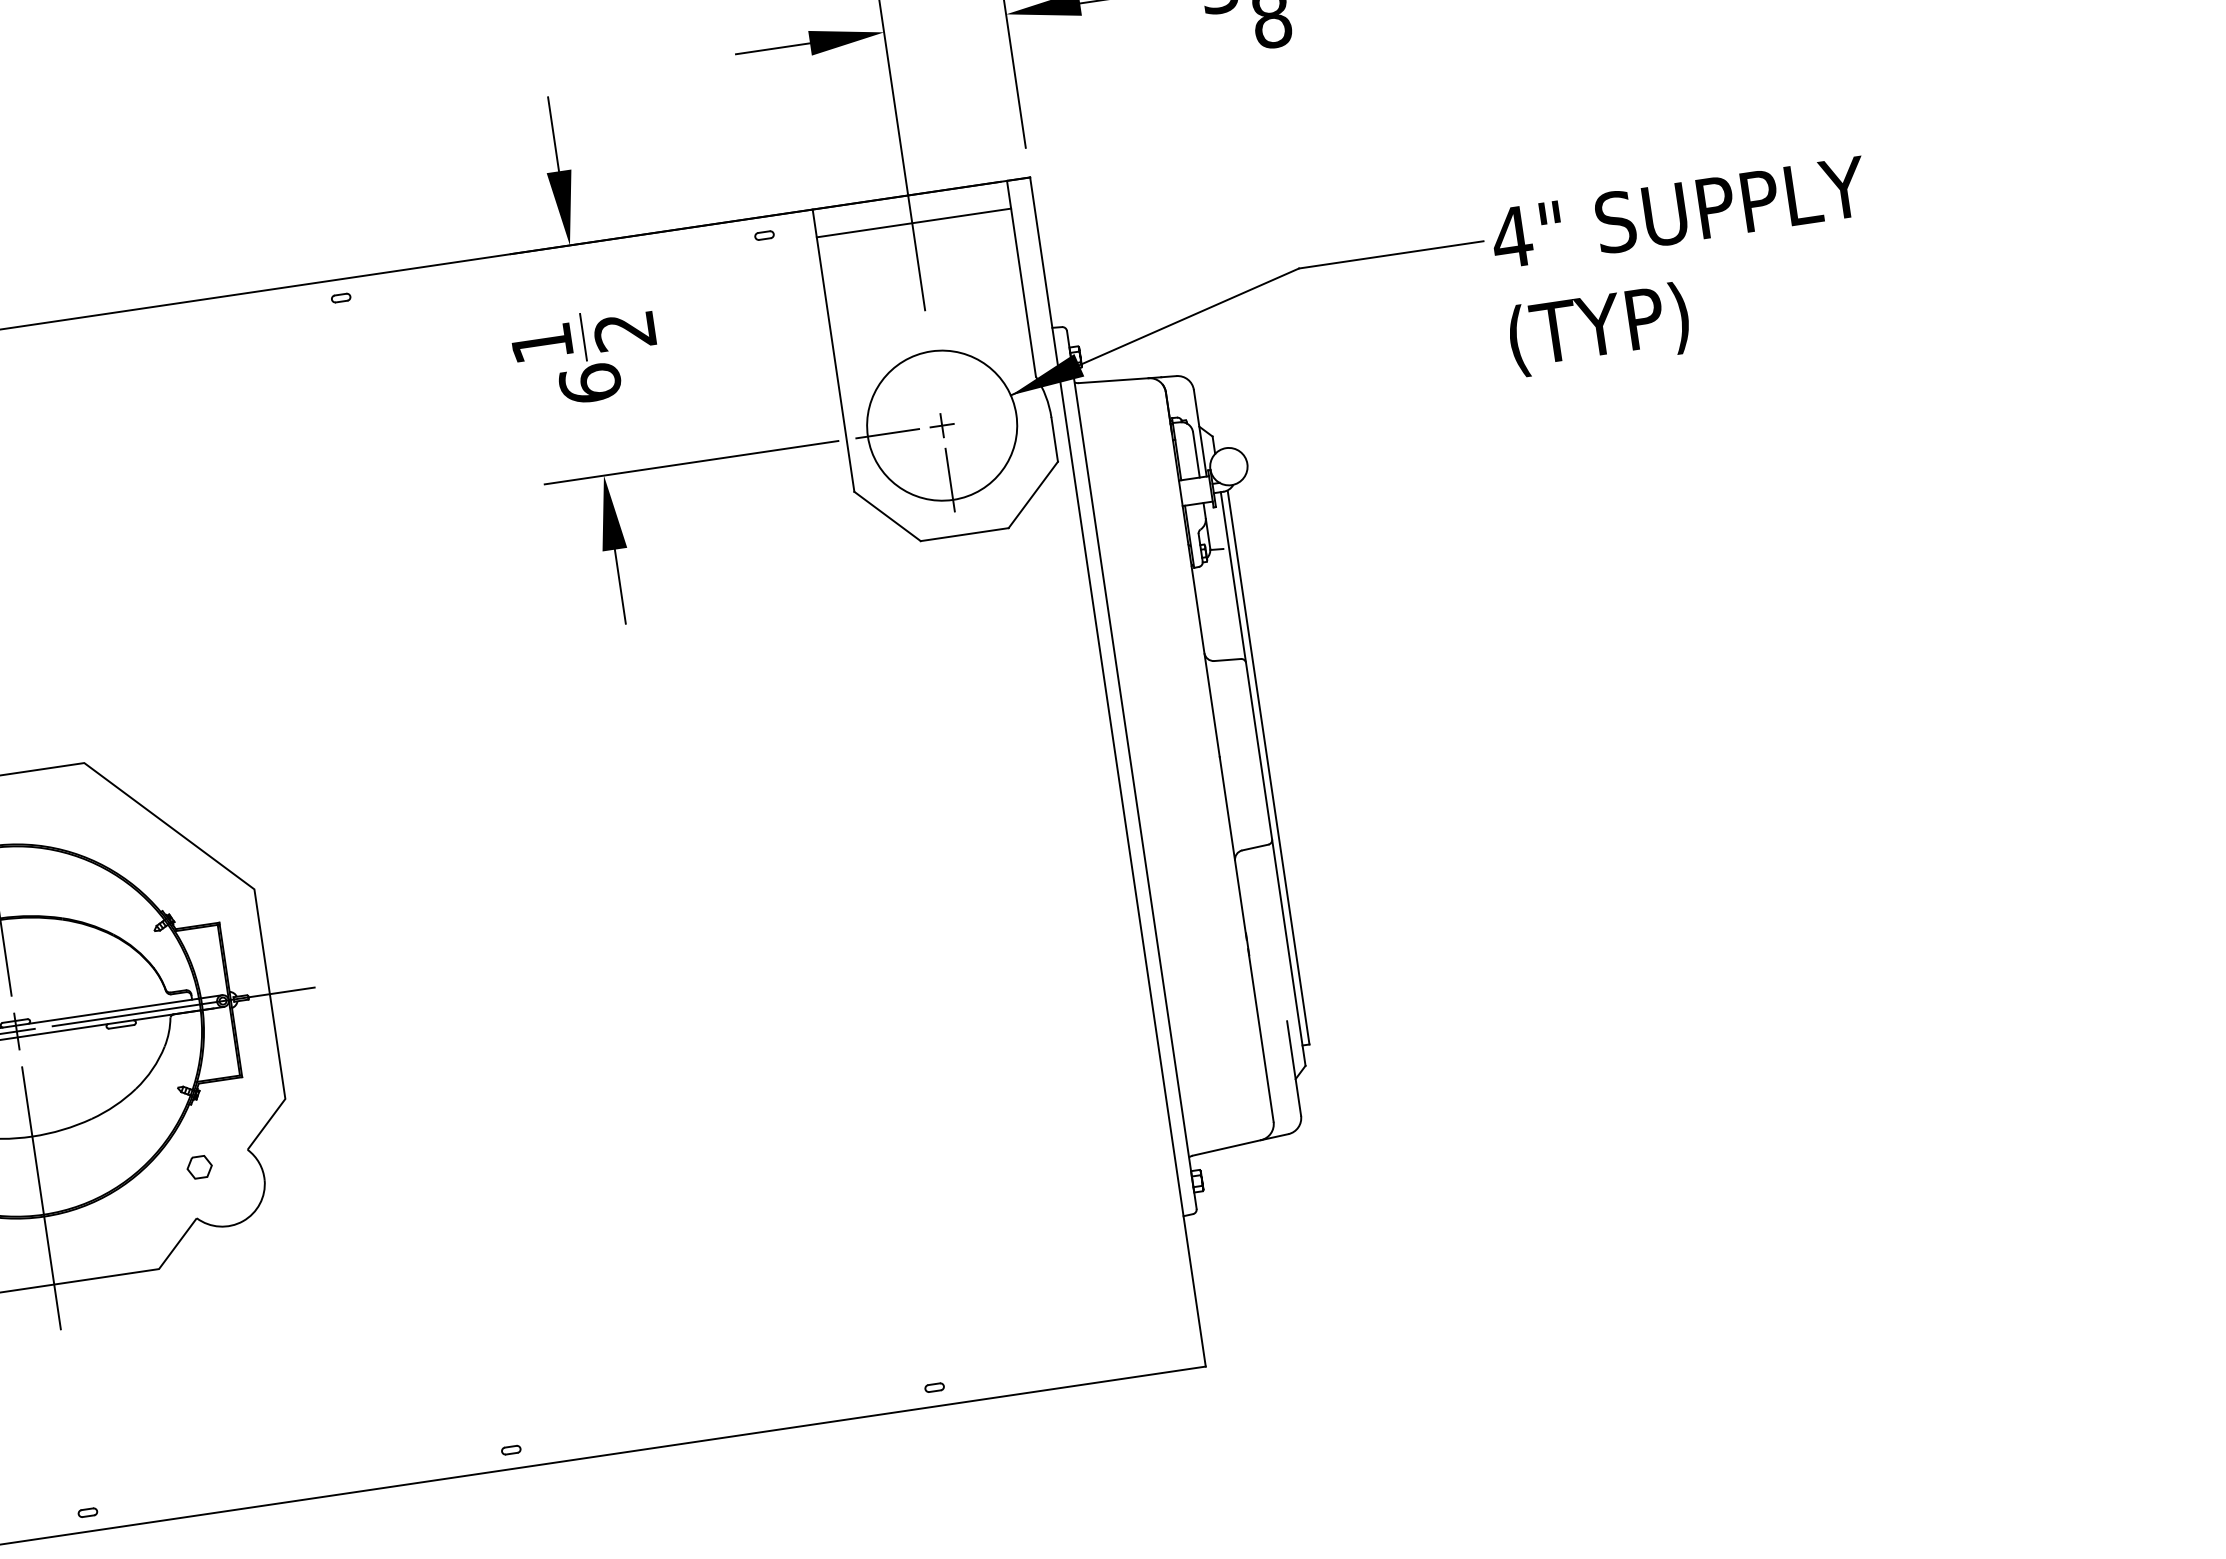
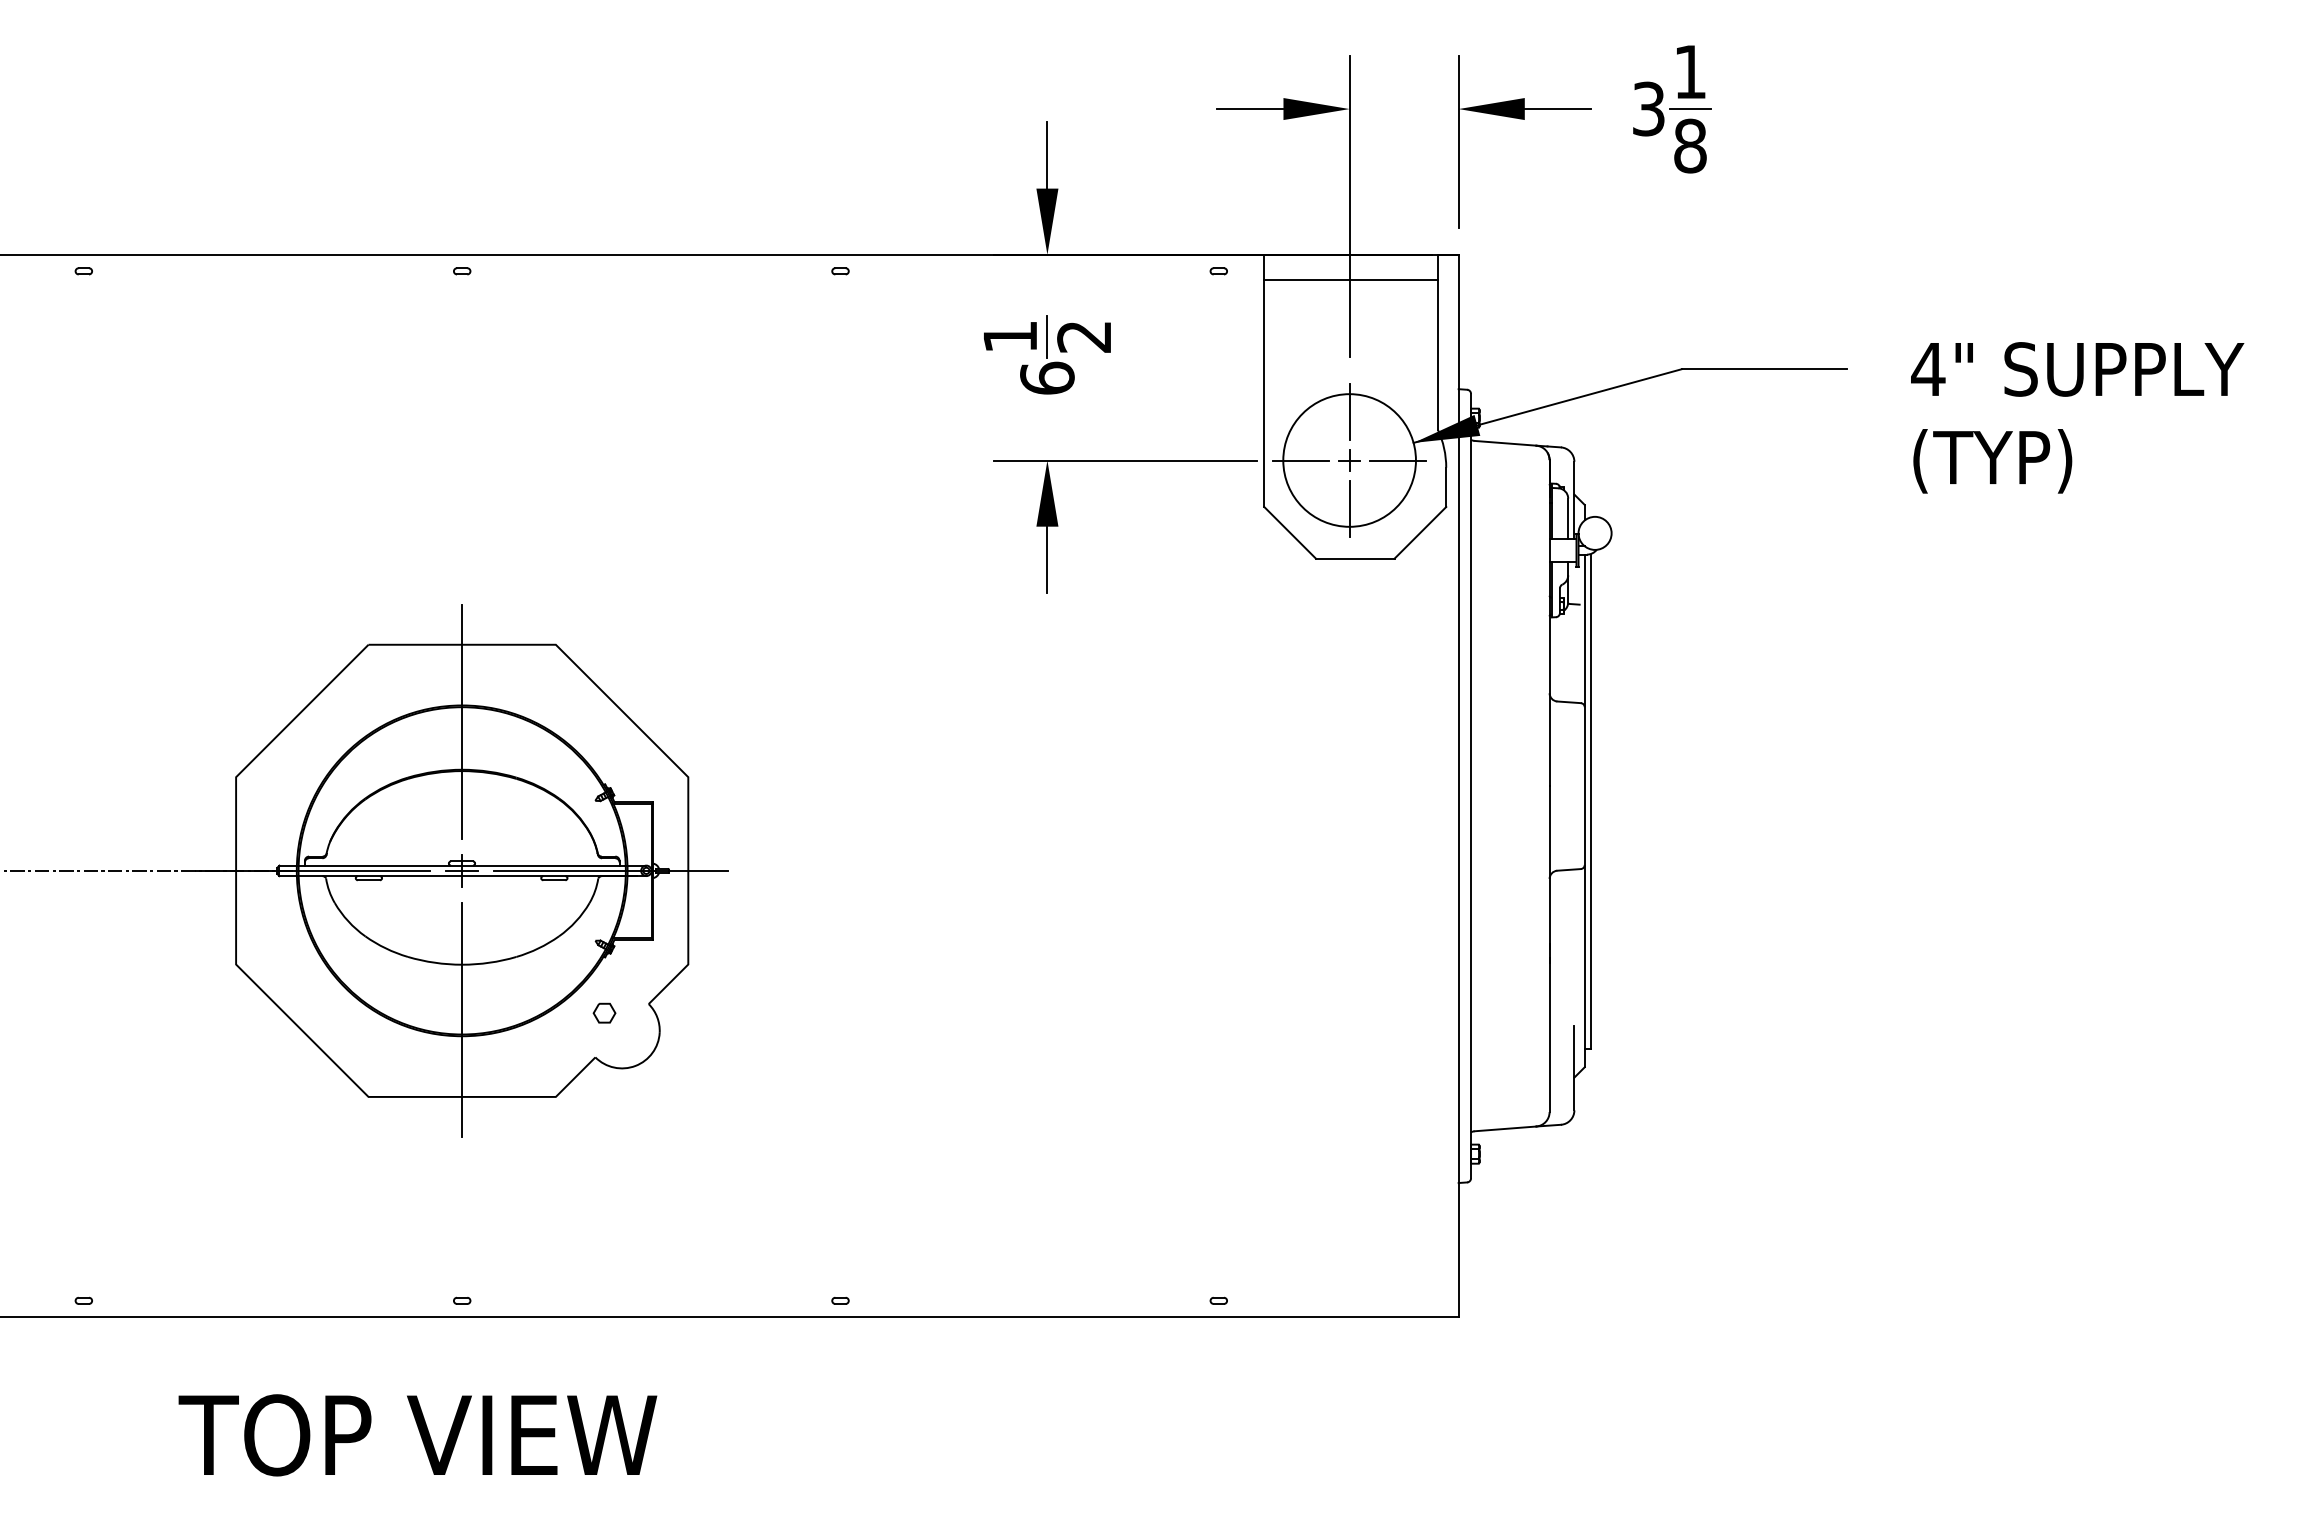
text: (1686, 266) -> (2077, 417), moved
line: (933, 370) -> (1349, 411), added
line: (996, 417) -> (1398, 460), added

